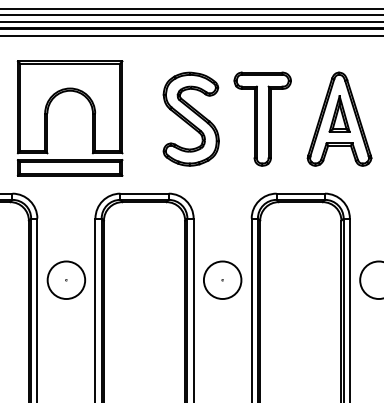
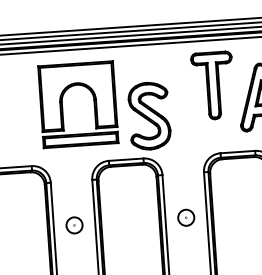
part: (48, 113) -> (62, 102), moved
part: (190, 118) -> (149, 115), moved
part: (262, 118) -> (213, 85), moved
circle: (66, 280) -> (74, 225), size x0.6
circle: (222, 280) -> (186, 217), size x0.6

